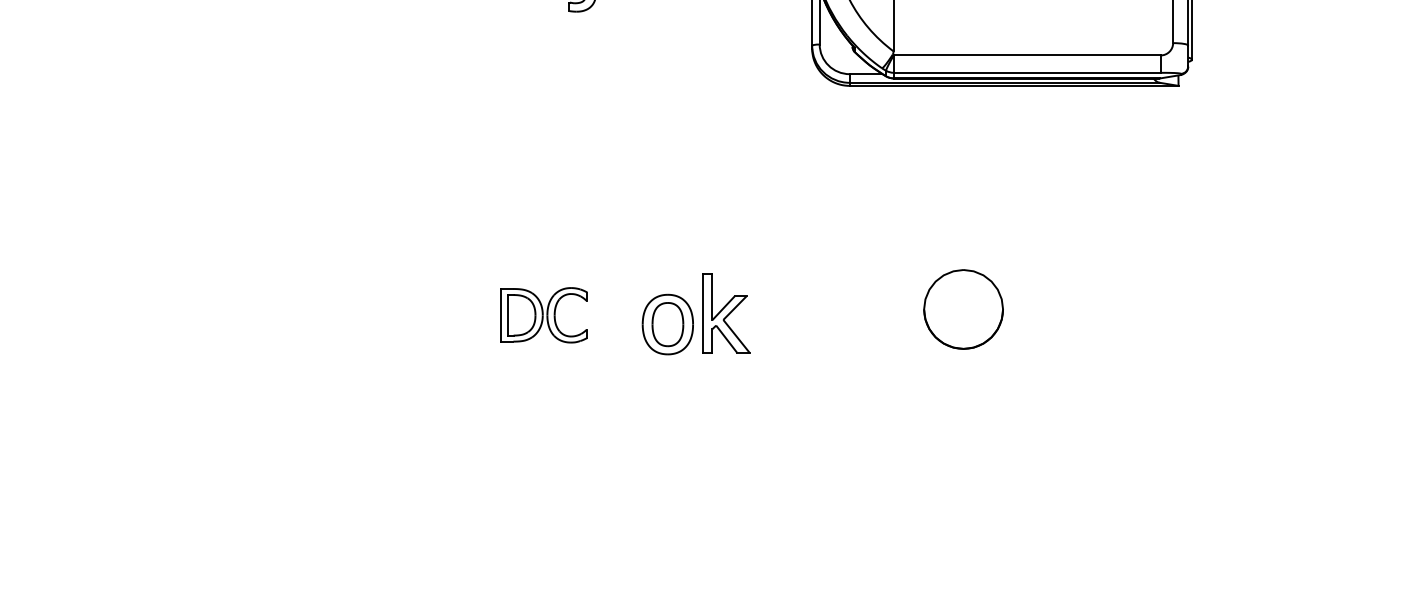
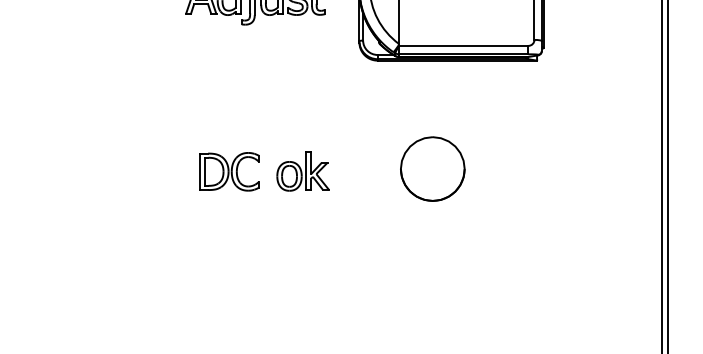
part: (962, 308) -> (432, 168), size x1.67
part: (544, 314) -> (229, 171), size x1.43

